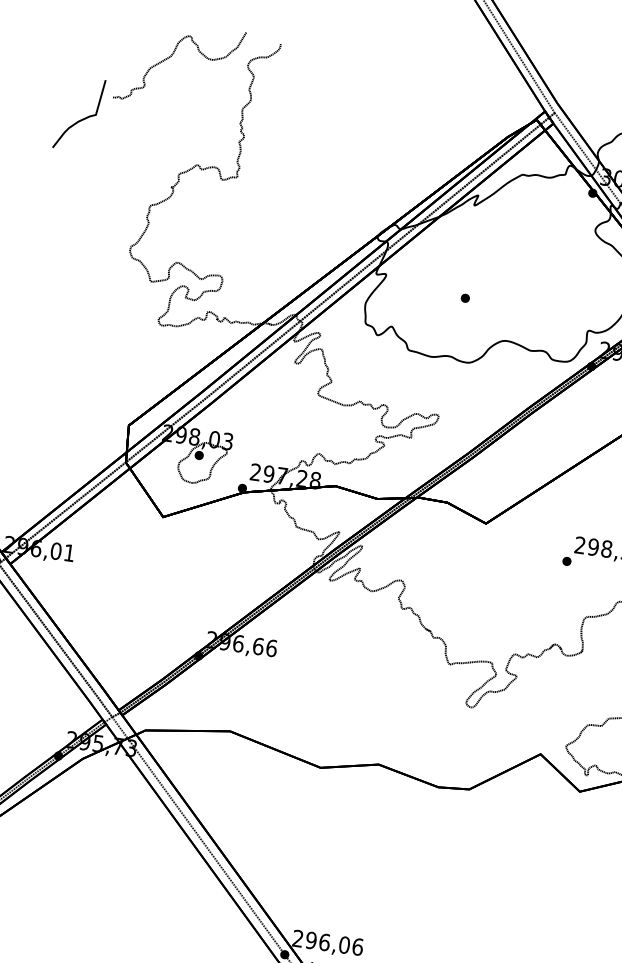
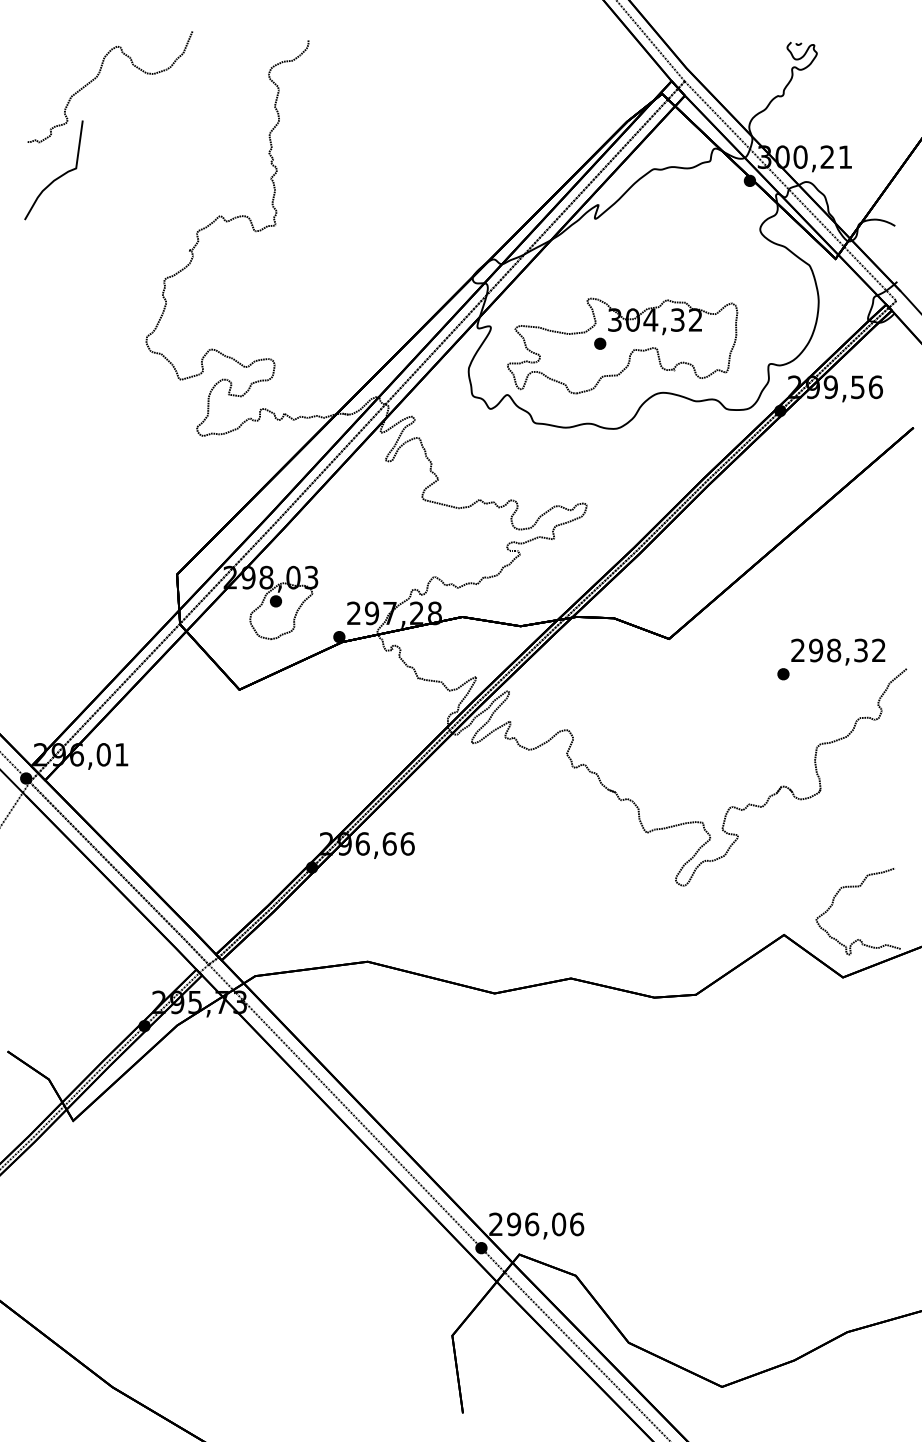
curve: (171, 56) -> (97, 77), moved
part: (481, 301) -> (622, 345), added

